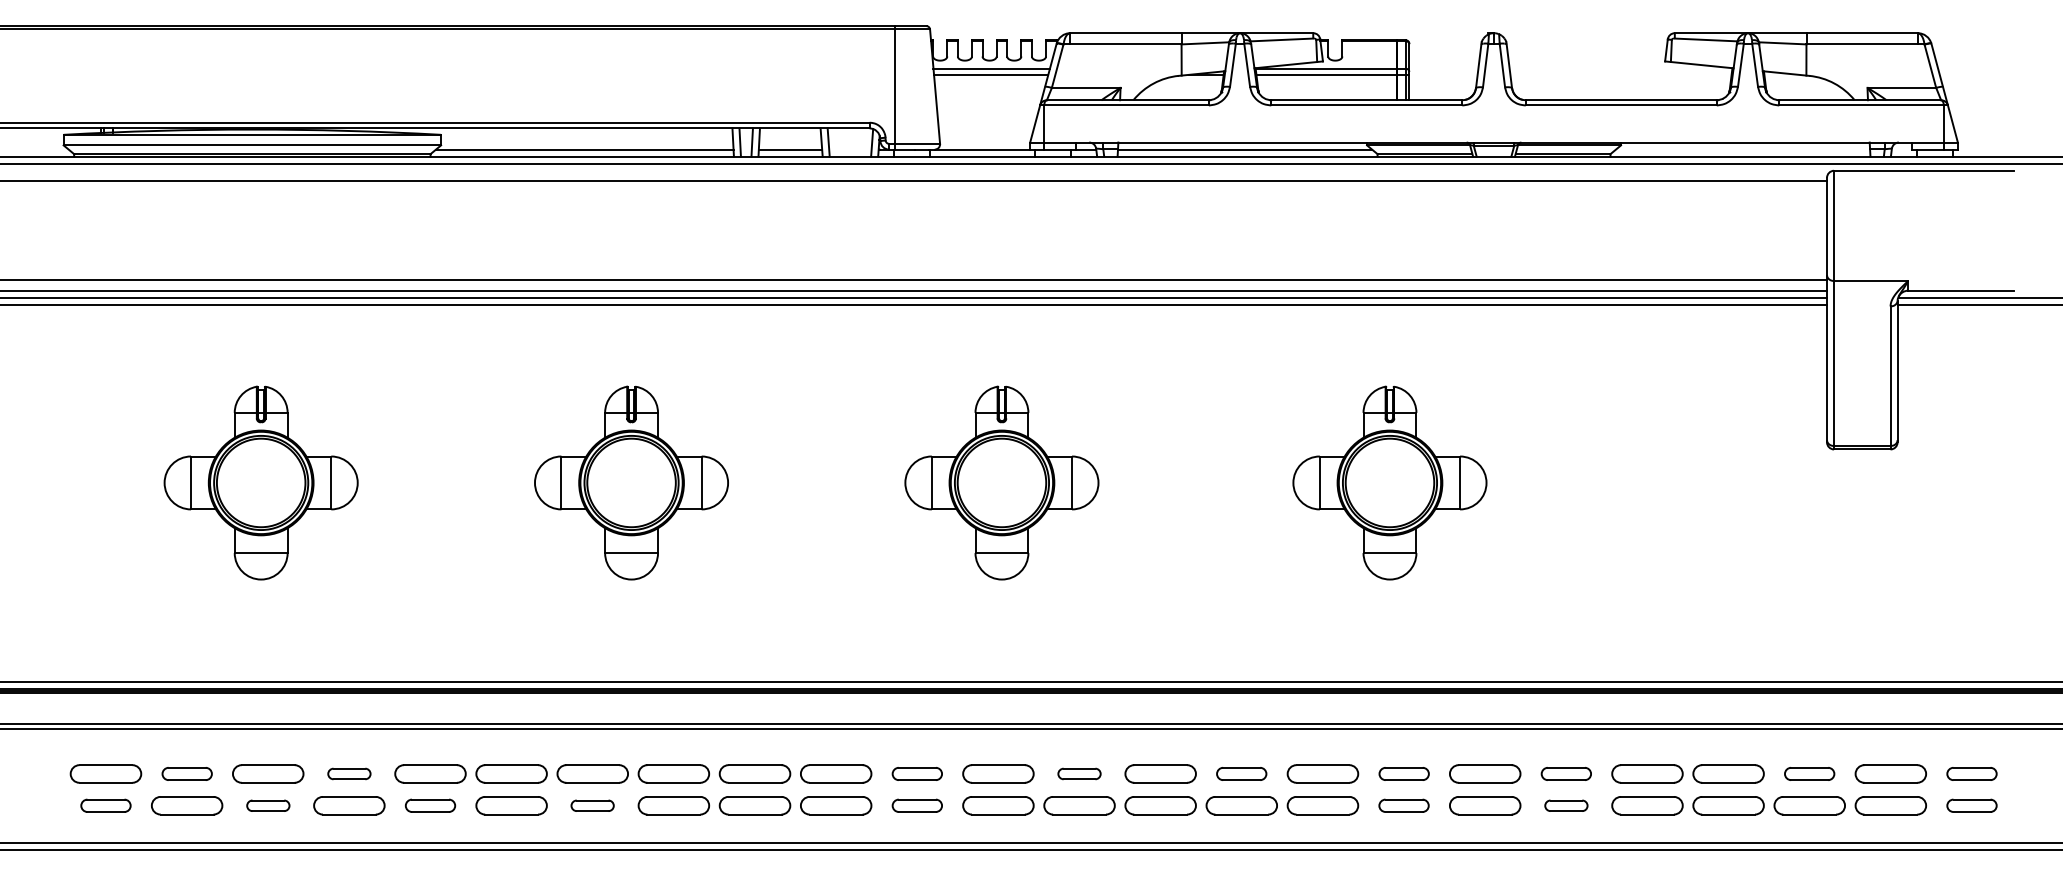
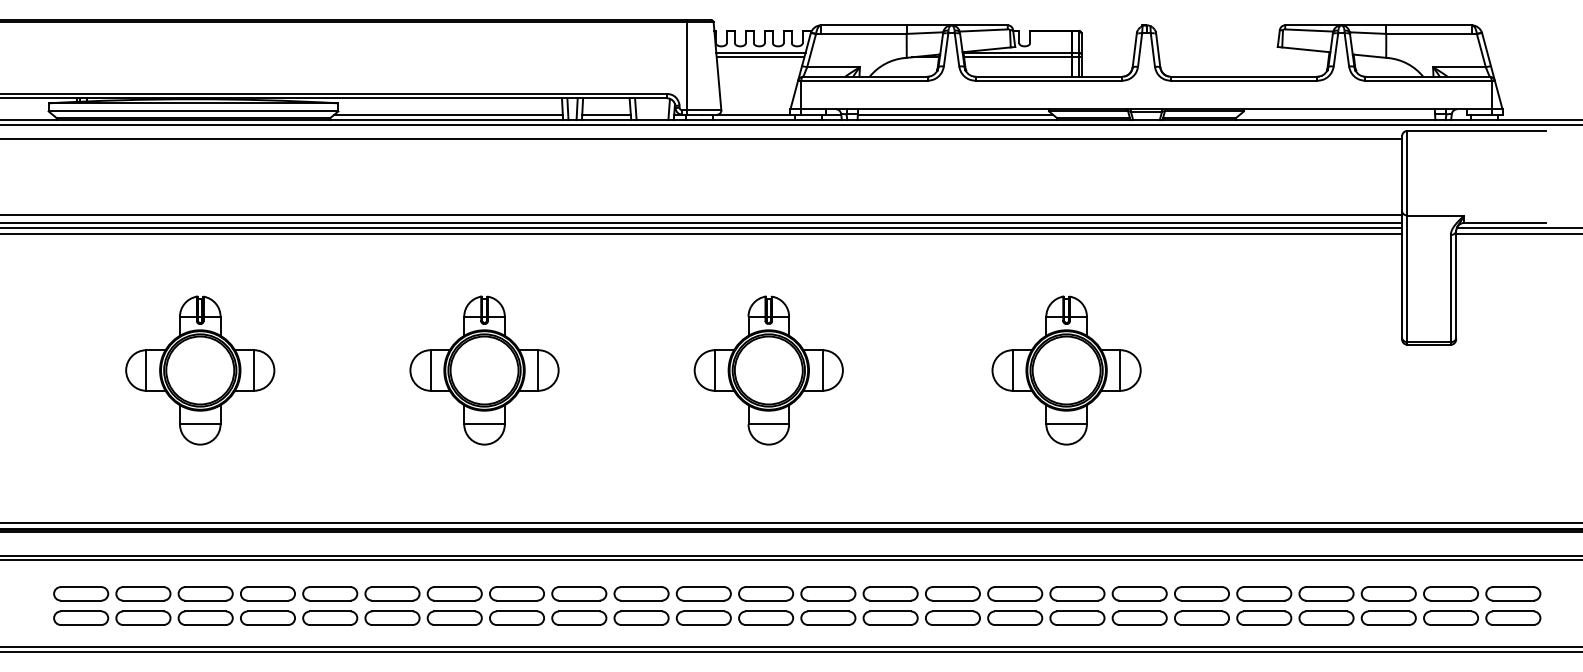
part: (187, 773) -> (143, 593), size x1.43
part: (349, 773) -> (268, 593), size x1.67
part: (917, 773) -> (704, 593), size x1.43
part: (1079, 773) -> (828, 593), size x1.67
part: (1241, 773) -> (952, 593), size x1.43
part: (1404, 773) -> (1077, 593), size x1.43
part: (1566, 773) -> (1202, 593), size x1.43
part: (1809, 773) -> (1388, 593), size x1.43
part: (1971, 773) -> (1512, 593), size x1.43
part: (105, 805) -> (80, 618), size x1.43
part: (268, 805) -> (205, 618), size x1.67
part: (430, 805) -> (330, 618), size x1.43
part: (592, 805) -> (454, 618), size x1.67
part: (917, 805) -> (704, 618), size x1.43
part: (1403, 805) -> (1077, 618), size x1.43
part: (1566, 805) -> (1202, 618), size x1.67
part: (1971, 805) -> (1512, 618), size x1.43

